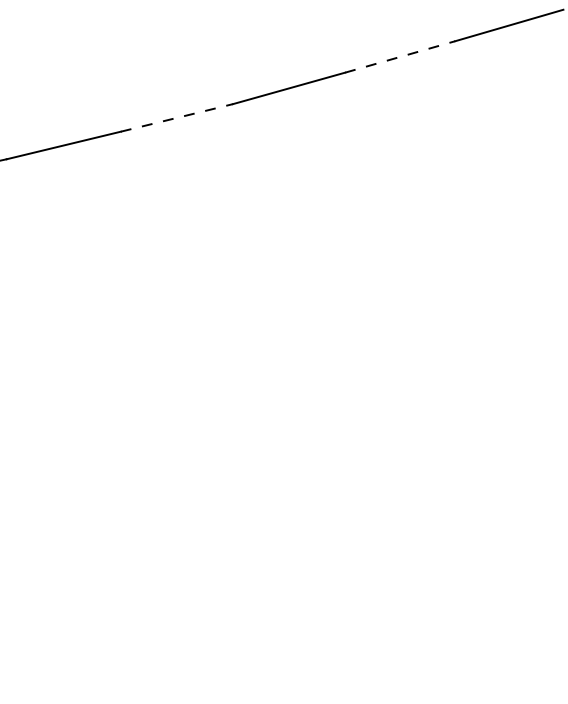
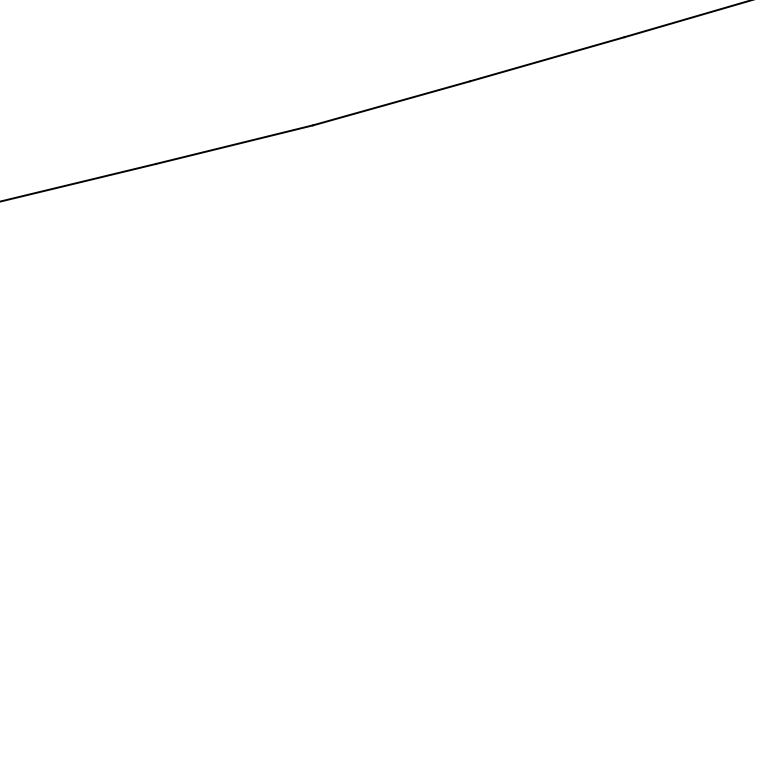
line: (400, 56) -> (547, 58), dashed -> solid
line: (176, 117) -> (234, 144), dashed -> solid

